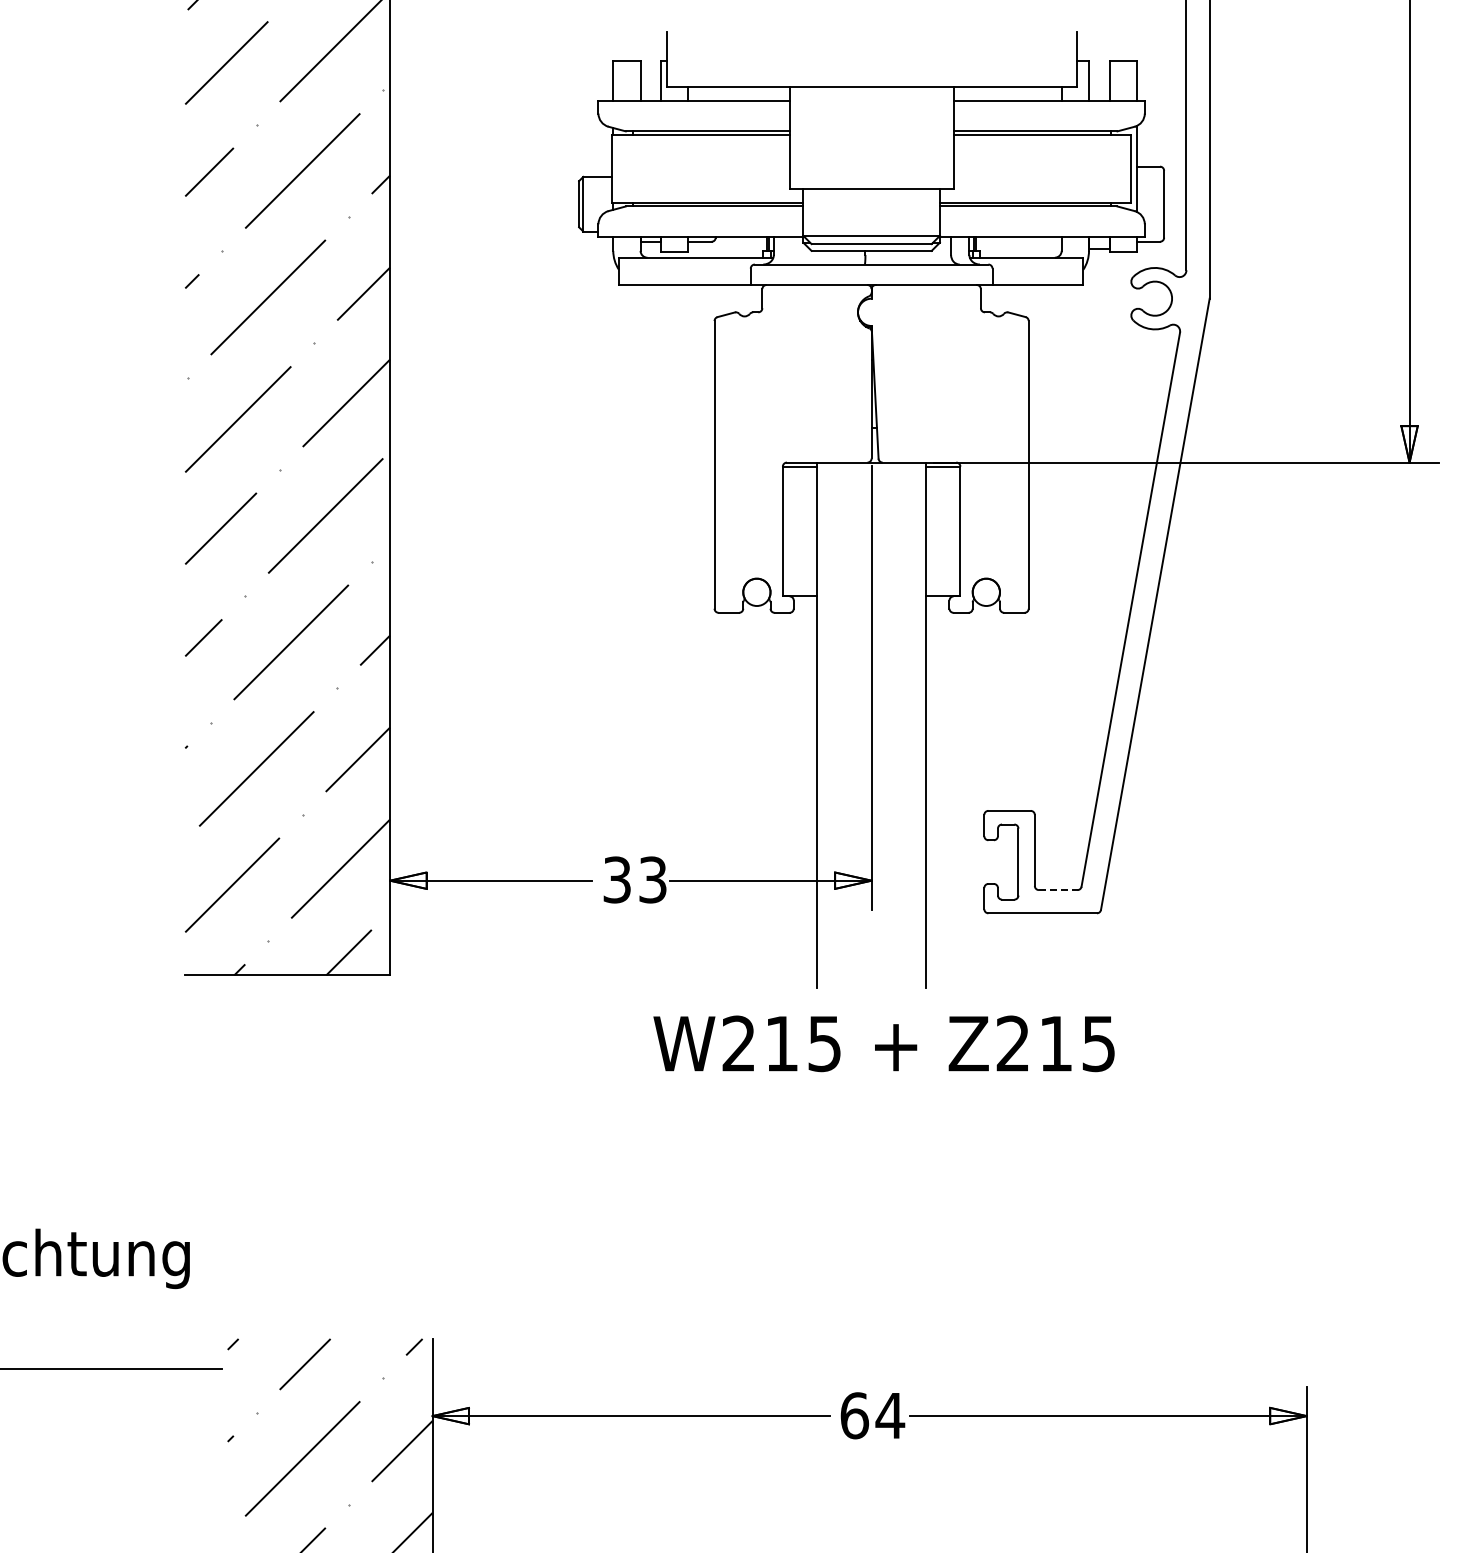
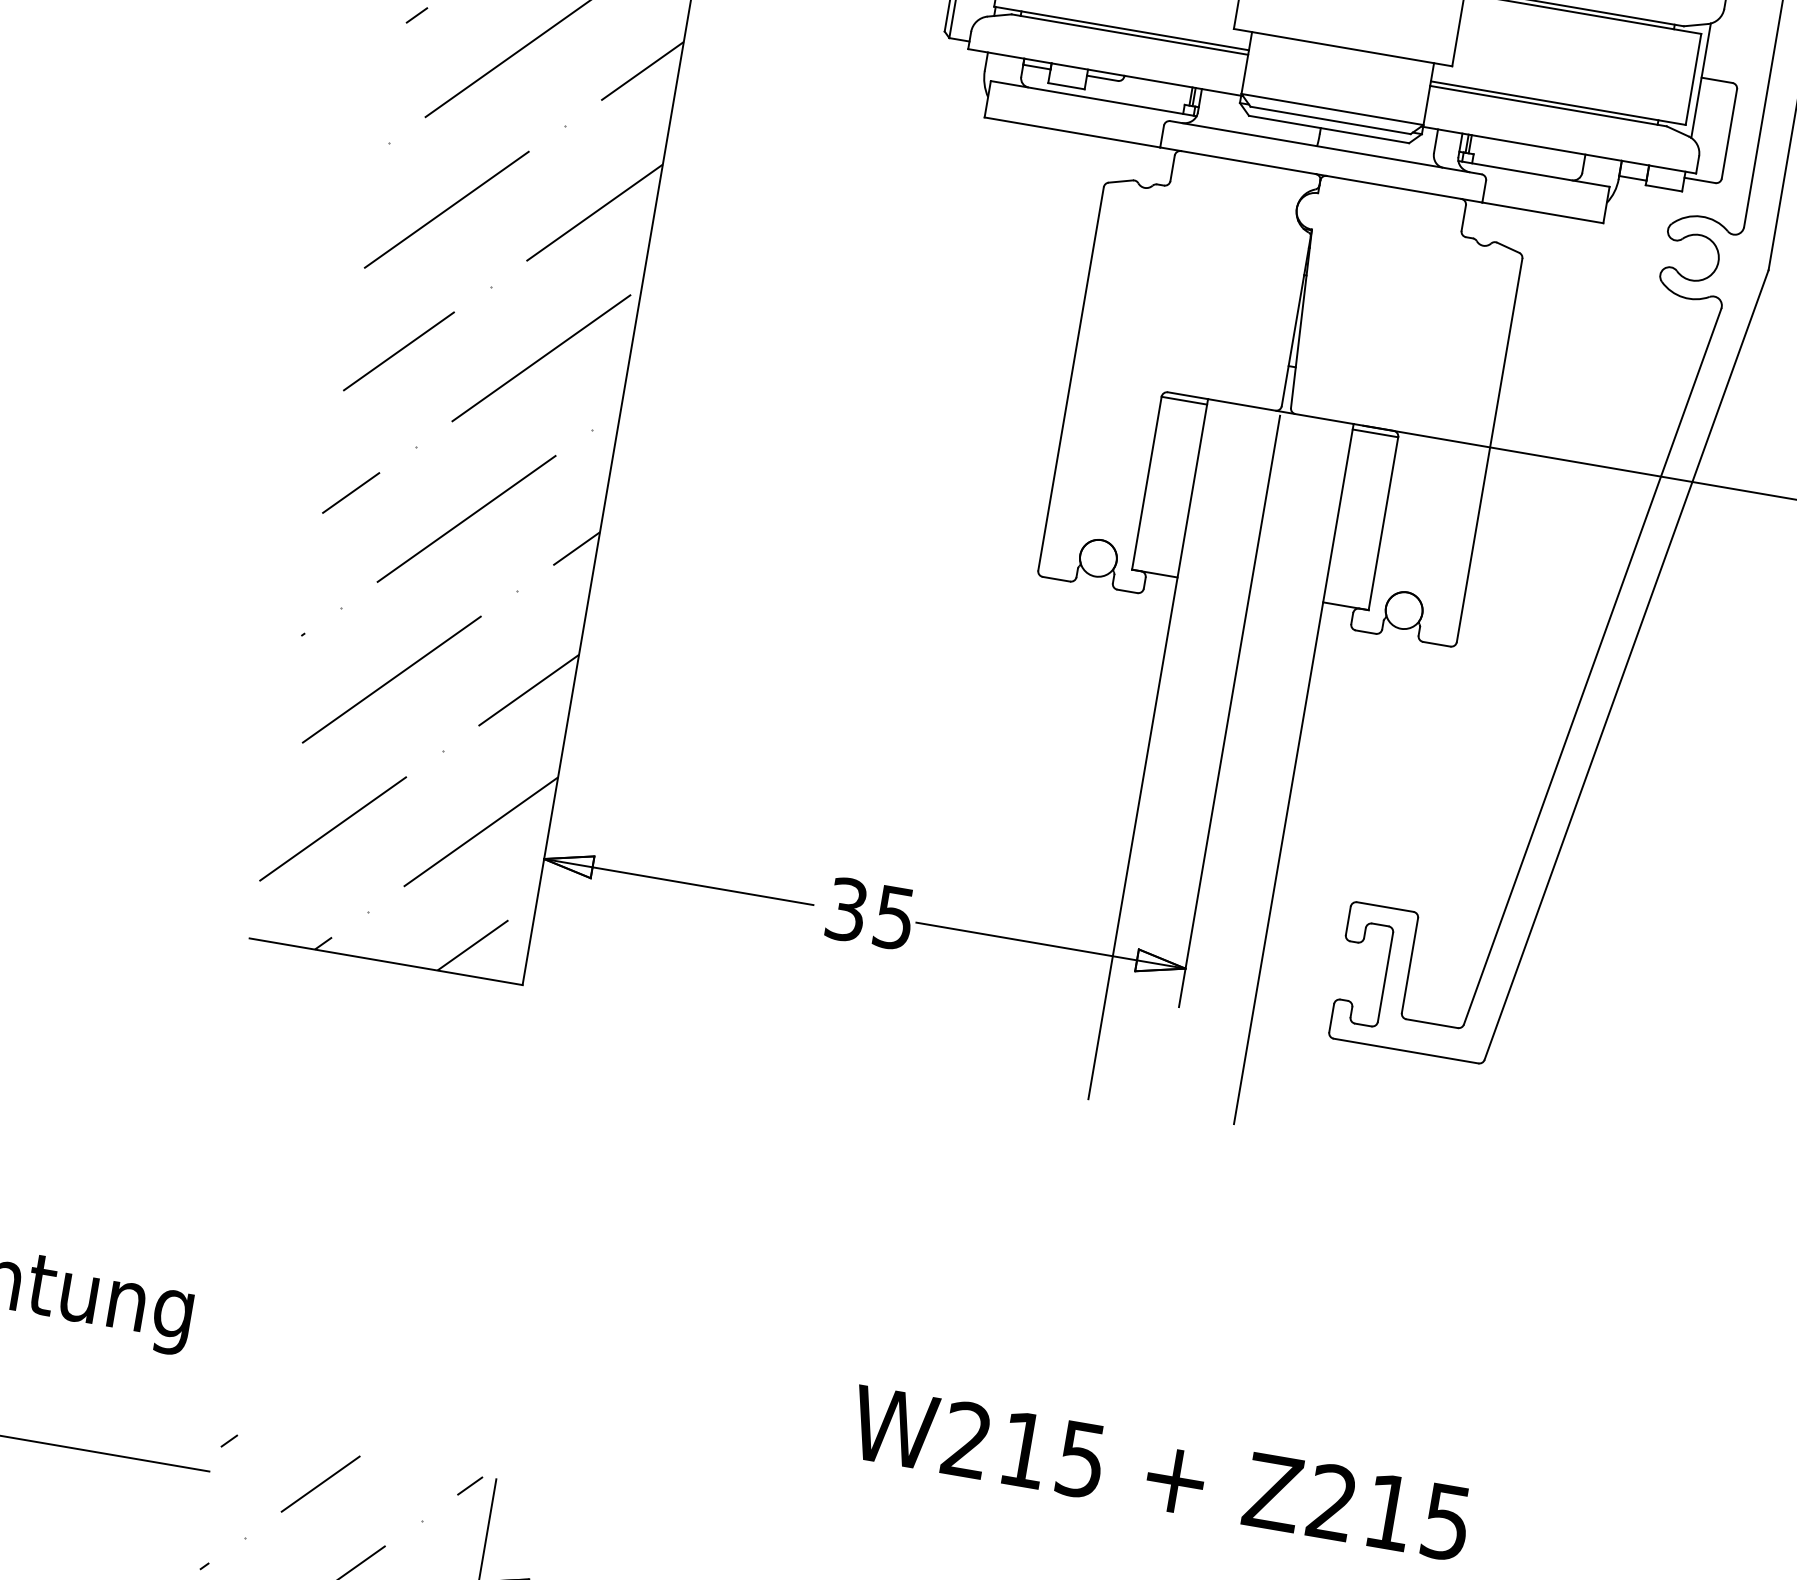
text: (653, 879) -> (895, 917), 33 -> 35
line: (1058, 890) -> (1432, 1024), dashed -> solid
text: (883, 1043) -> (1159, 1472), moved

